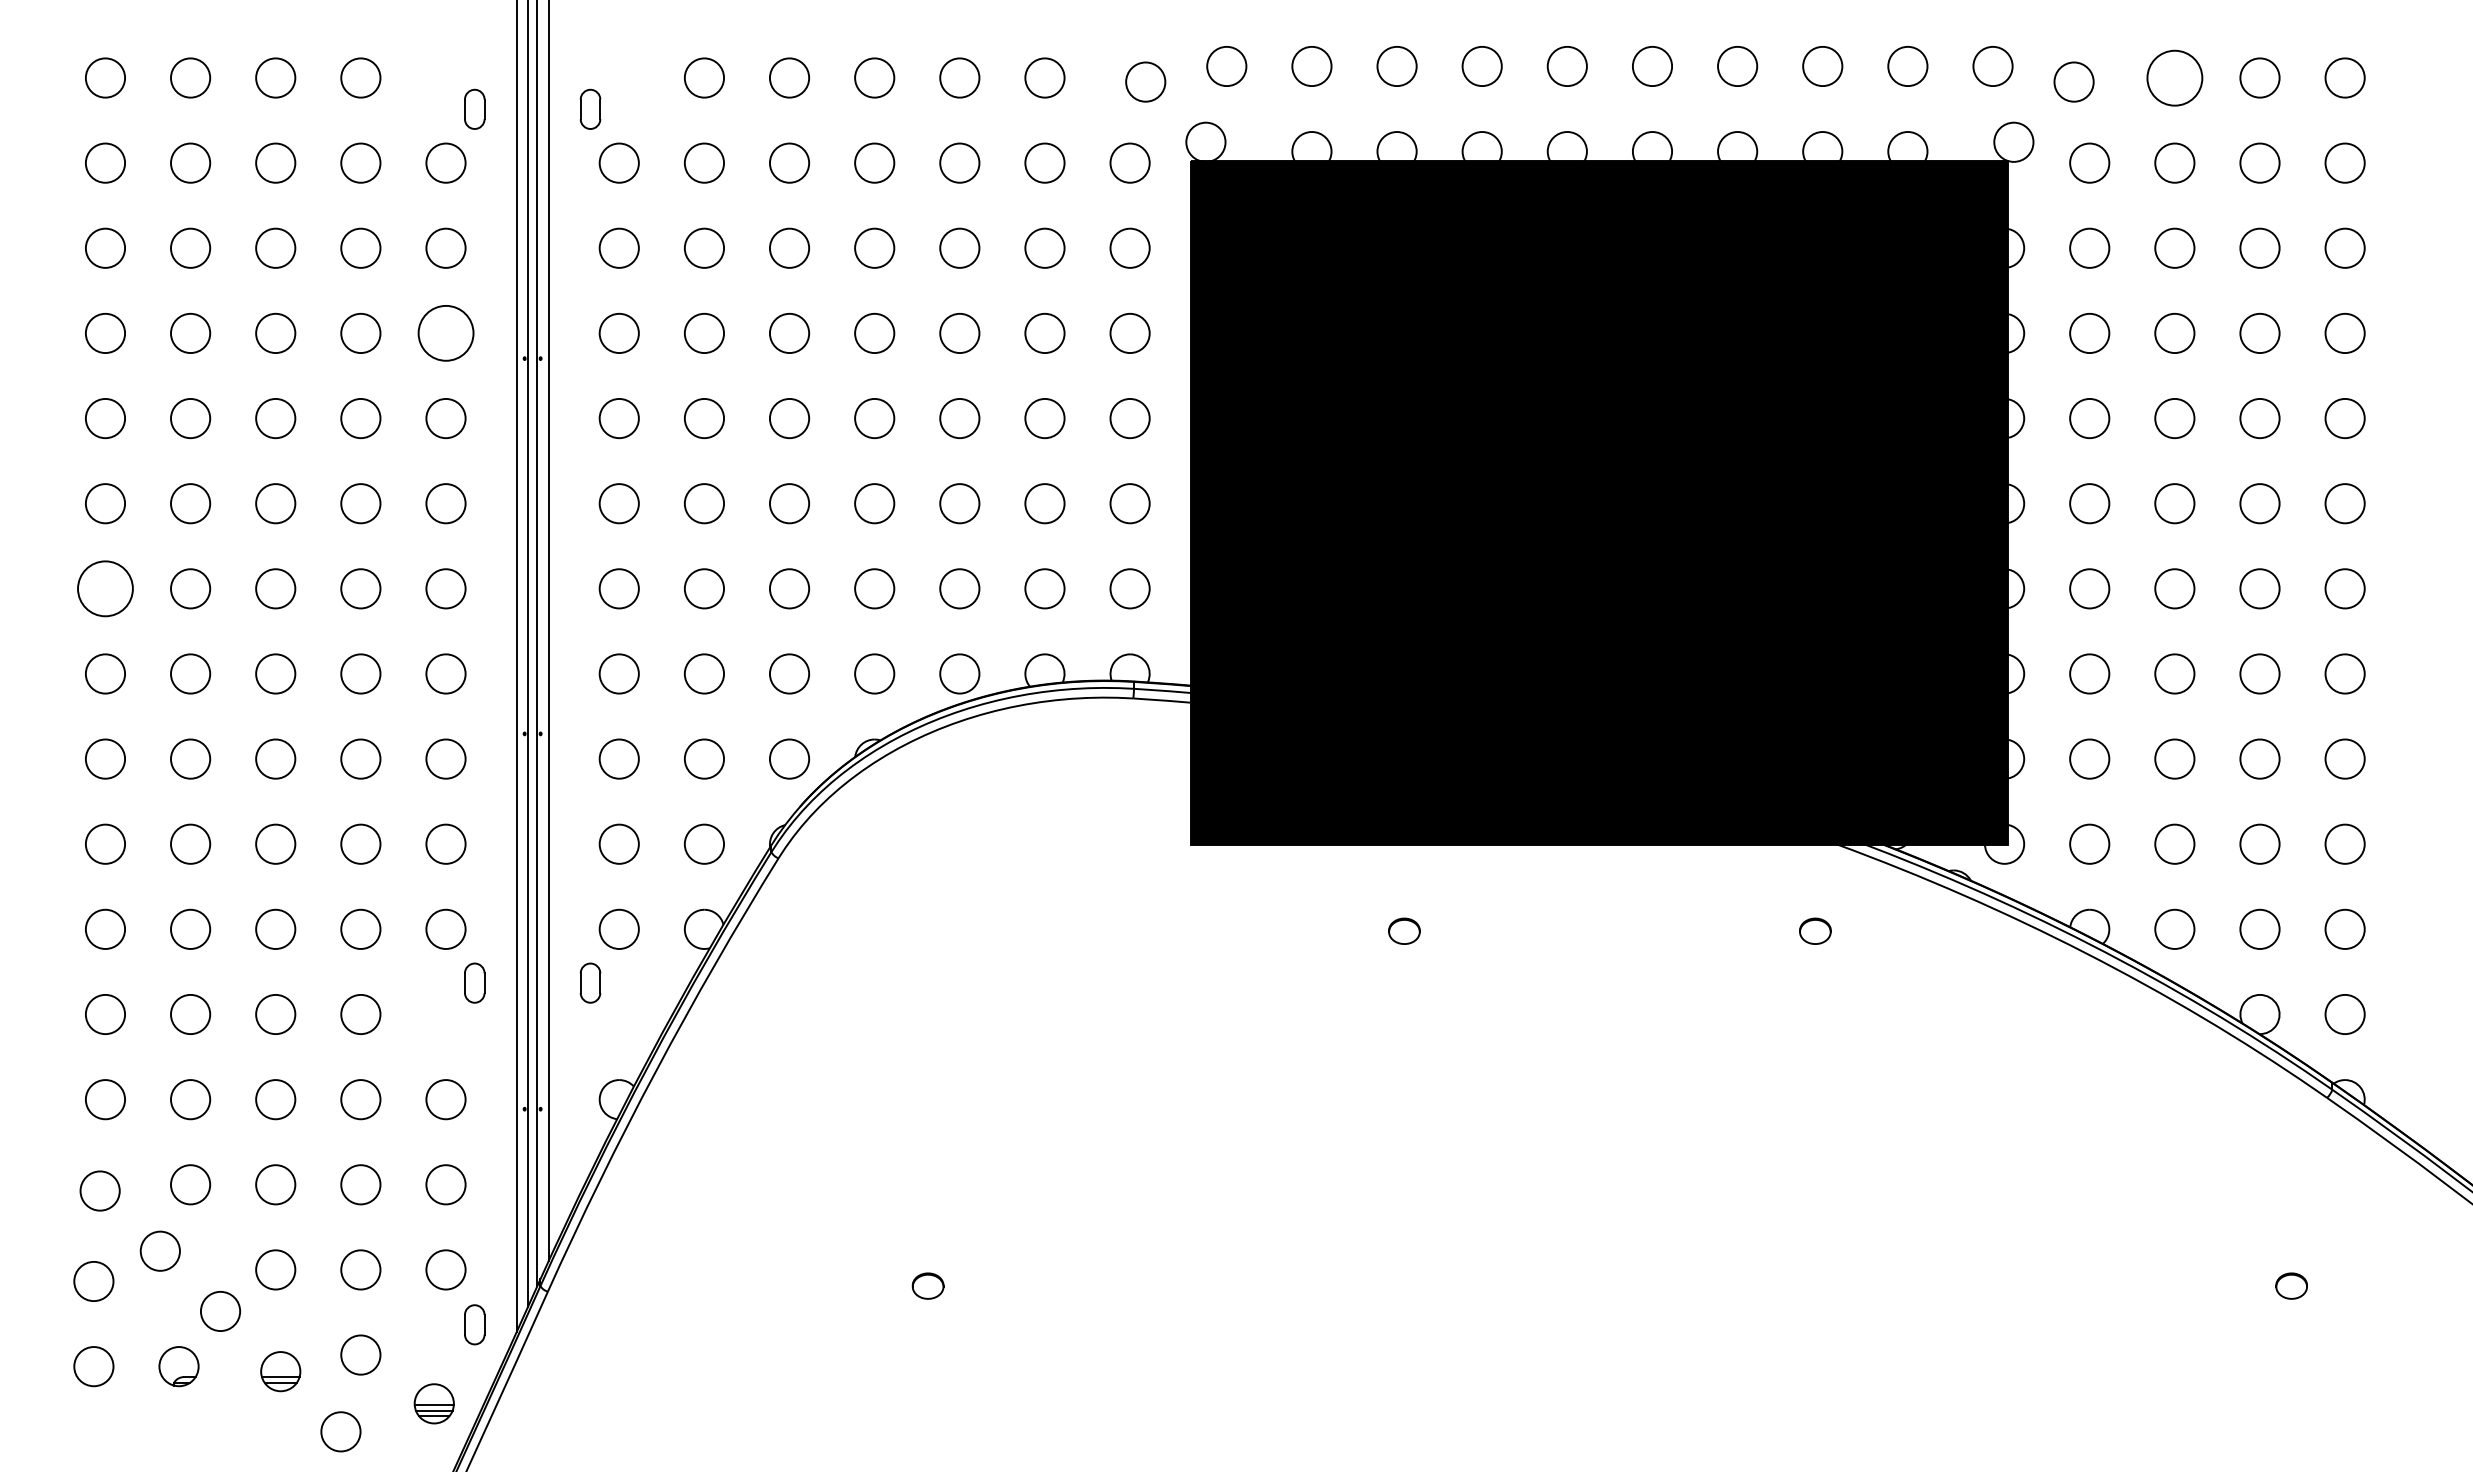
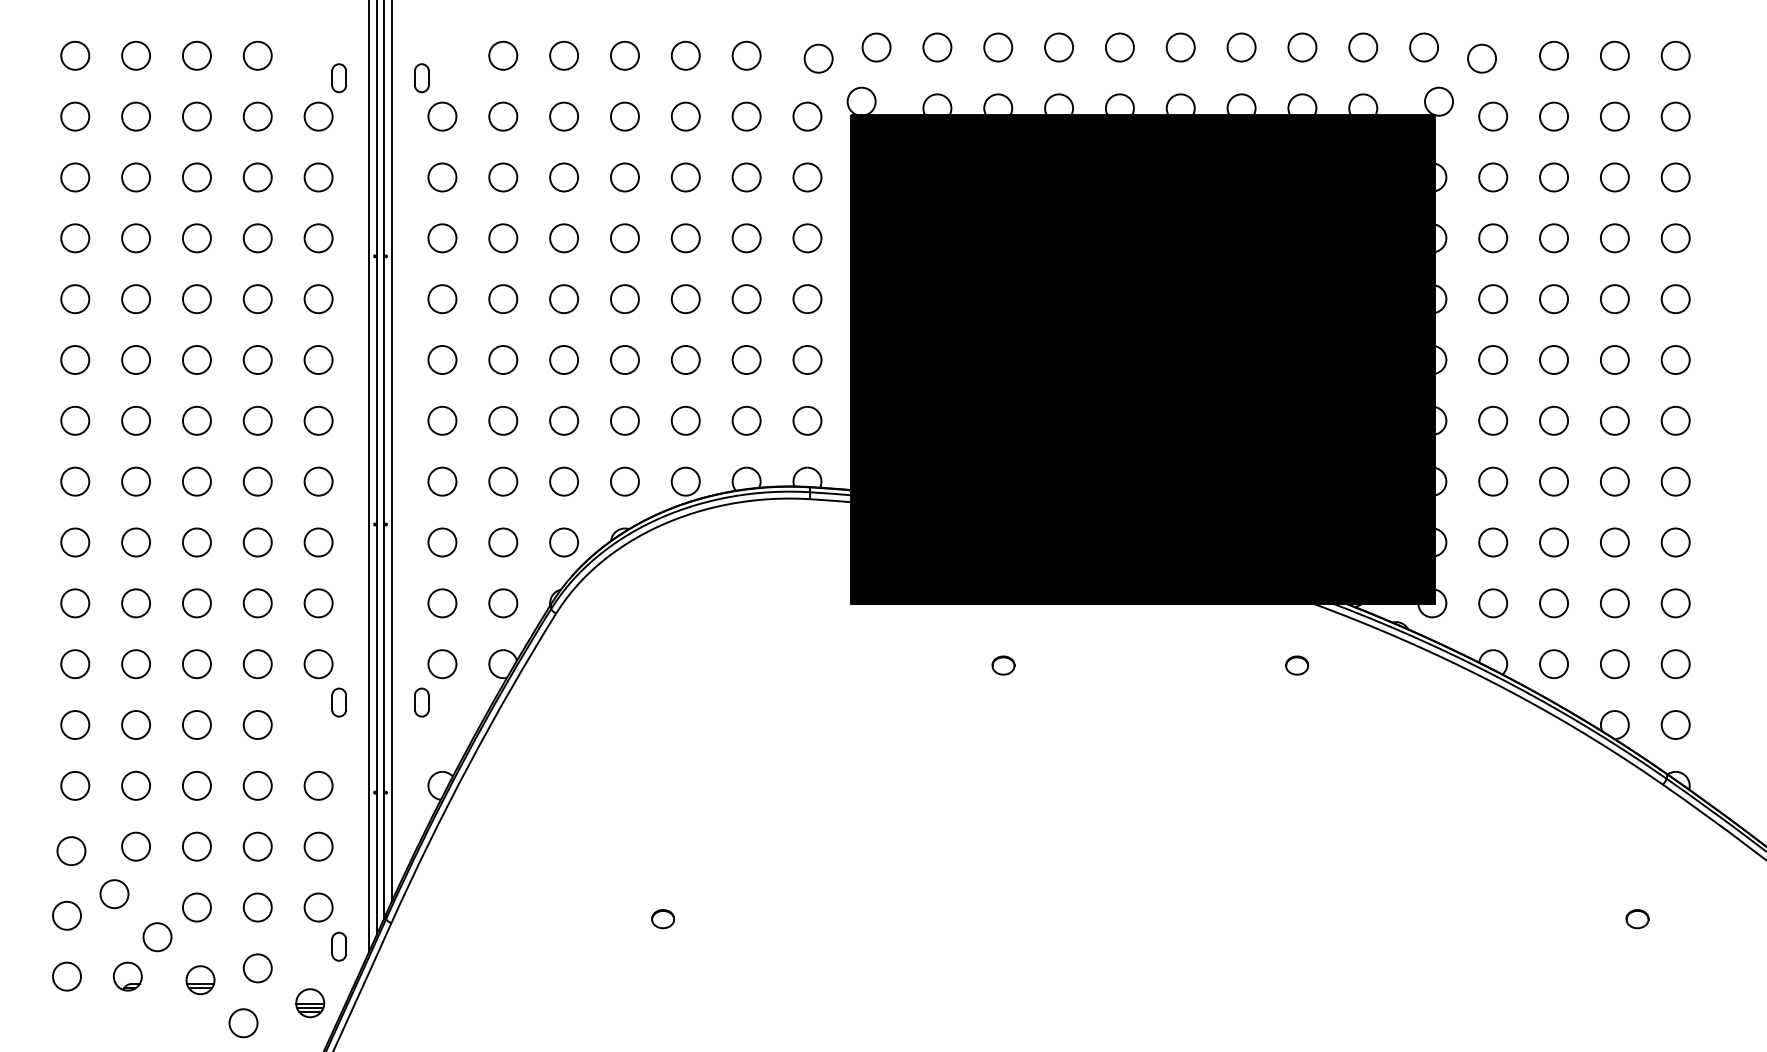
circle: (2174, 77) -> (1553, 55), size x0.71
circle: (445, 333) -> (318, 238), size x0.71
circle: (105, 588) -> (75, 420), size x0.71

